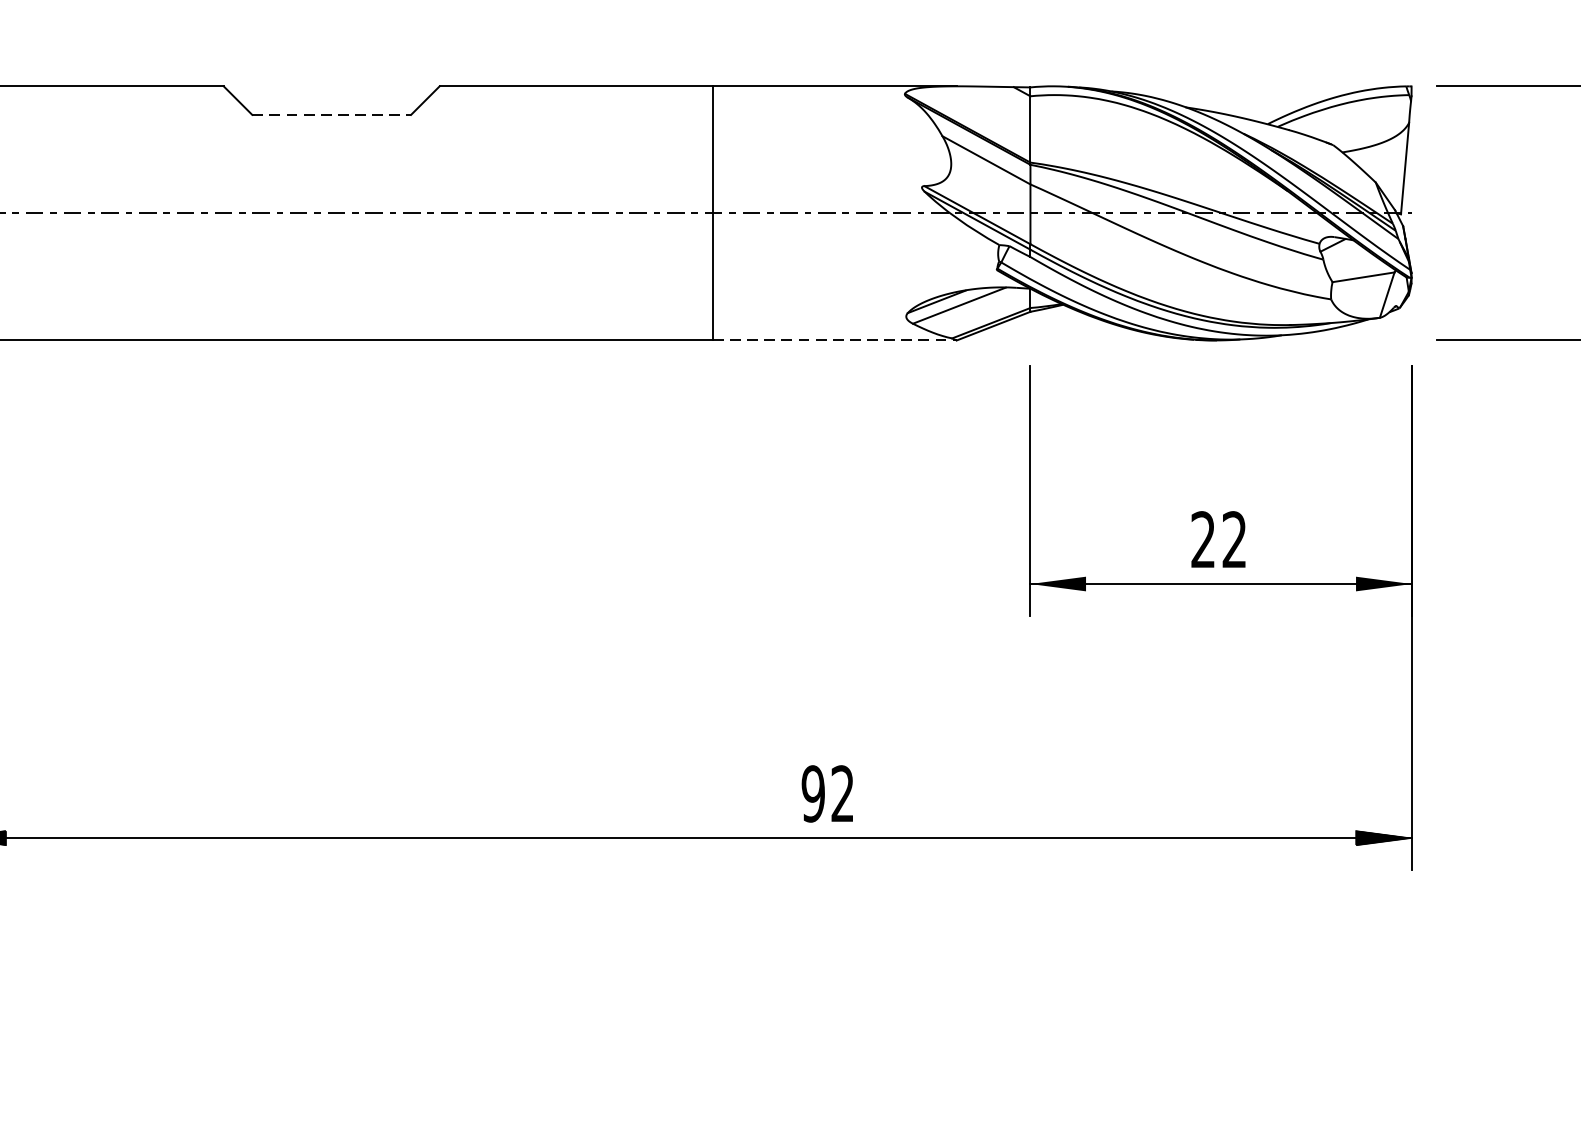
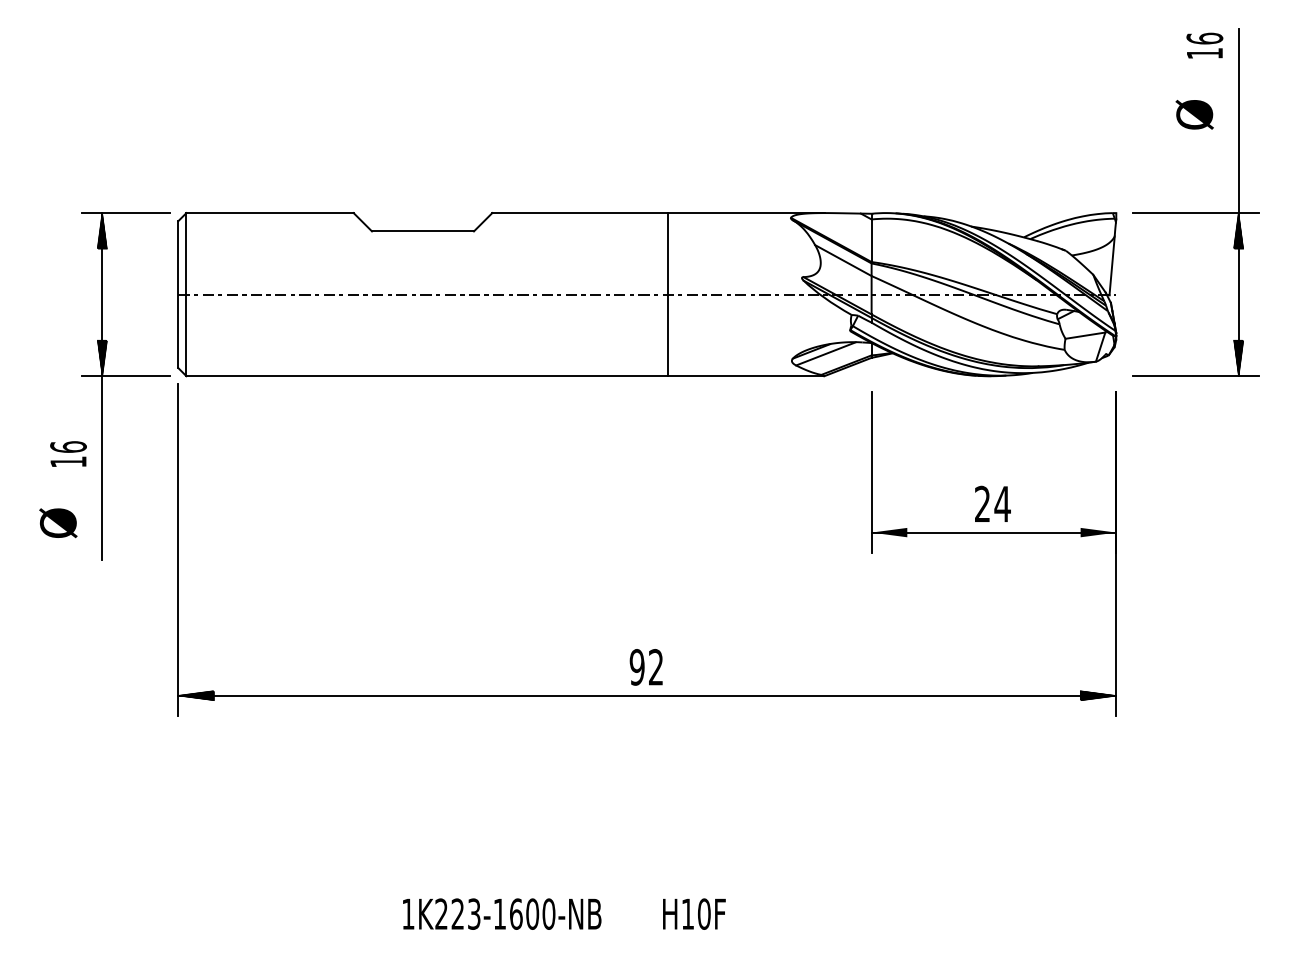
line: (332, 115) -> (423, 231), dashed -> solid
line: (835, 340) -> (746, 376), dashed -> solid
text: (1234, 538) -> (1002, 503), 22 -> 24
text: (826, 794) -> (645, 667), moved

